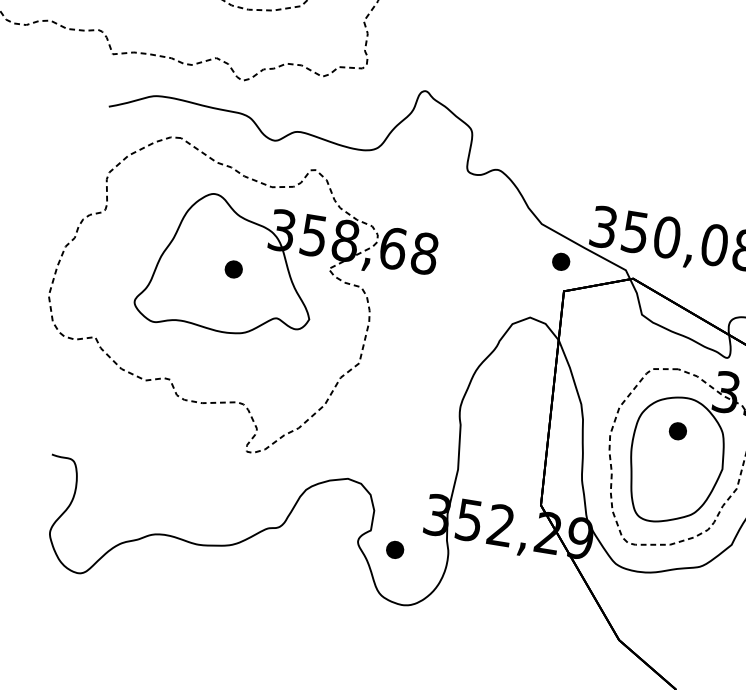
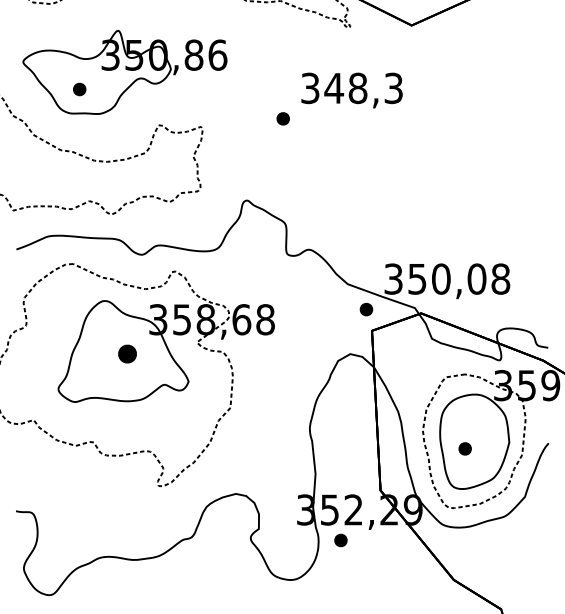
part: (232, 268) -> (126, 353), size x1.4
part: (677, 430) -> (464, 448), moved
part: (394, 549) -> (340, 540), moved

